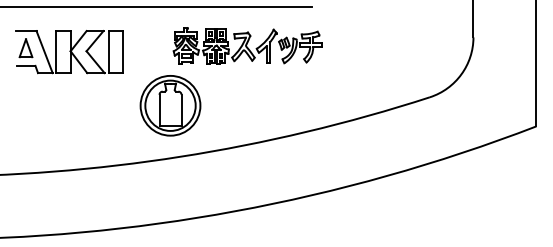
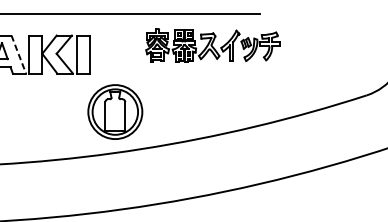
part: (247, 45) -> (212, 44), moved
line: (44, 52) -> (18, 54), solid -> dashed
part: (170, 105) -> (115, 111), moved

